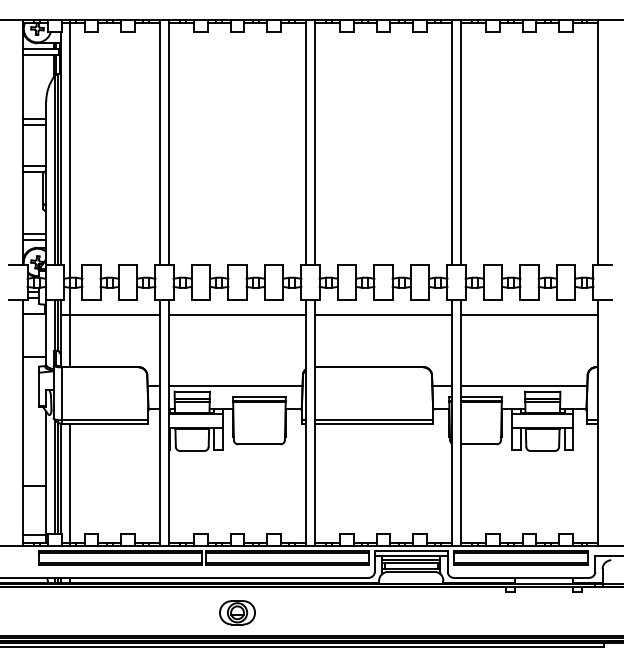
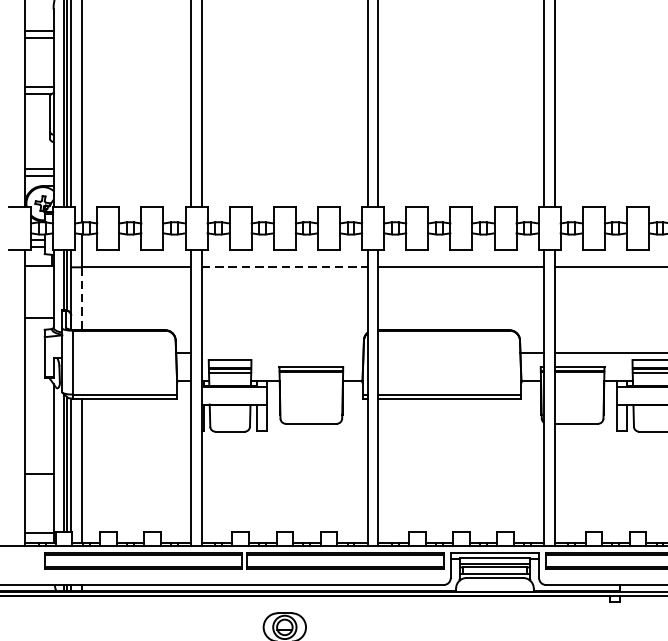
line: (237, 315) -> (284, 267), solid -> dashed
line: (69, 341) -> (81, 299), solid -> dashed
line: (235, 386) -> (282, 353), removed

